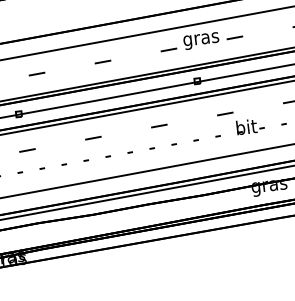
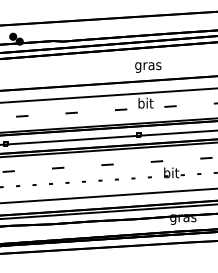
text: (200, 39) -> (145, 104), gras -> bit

